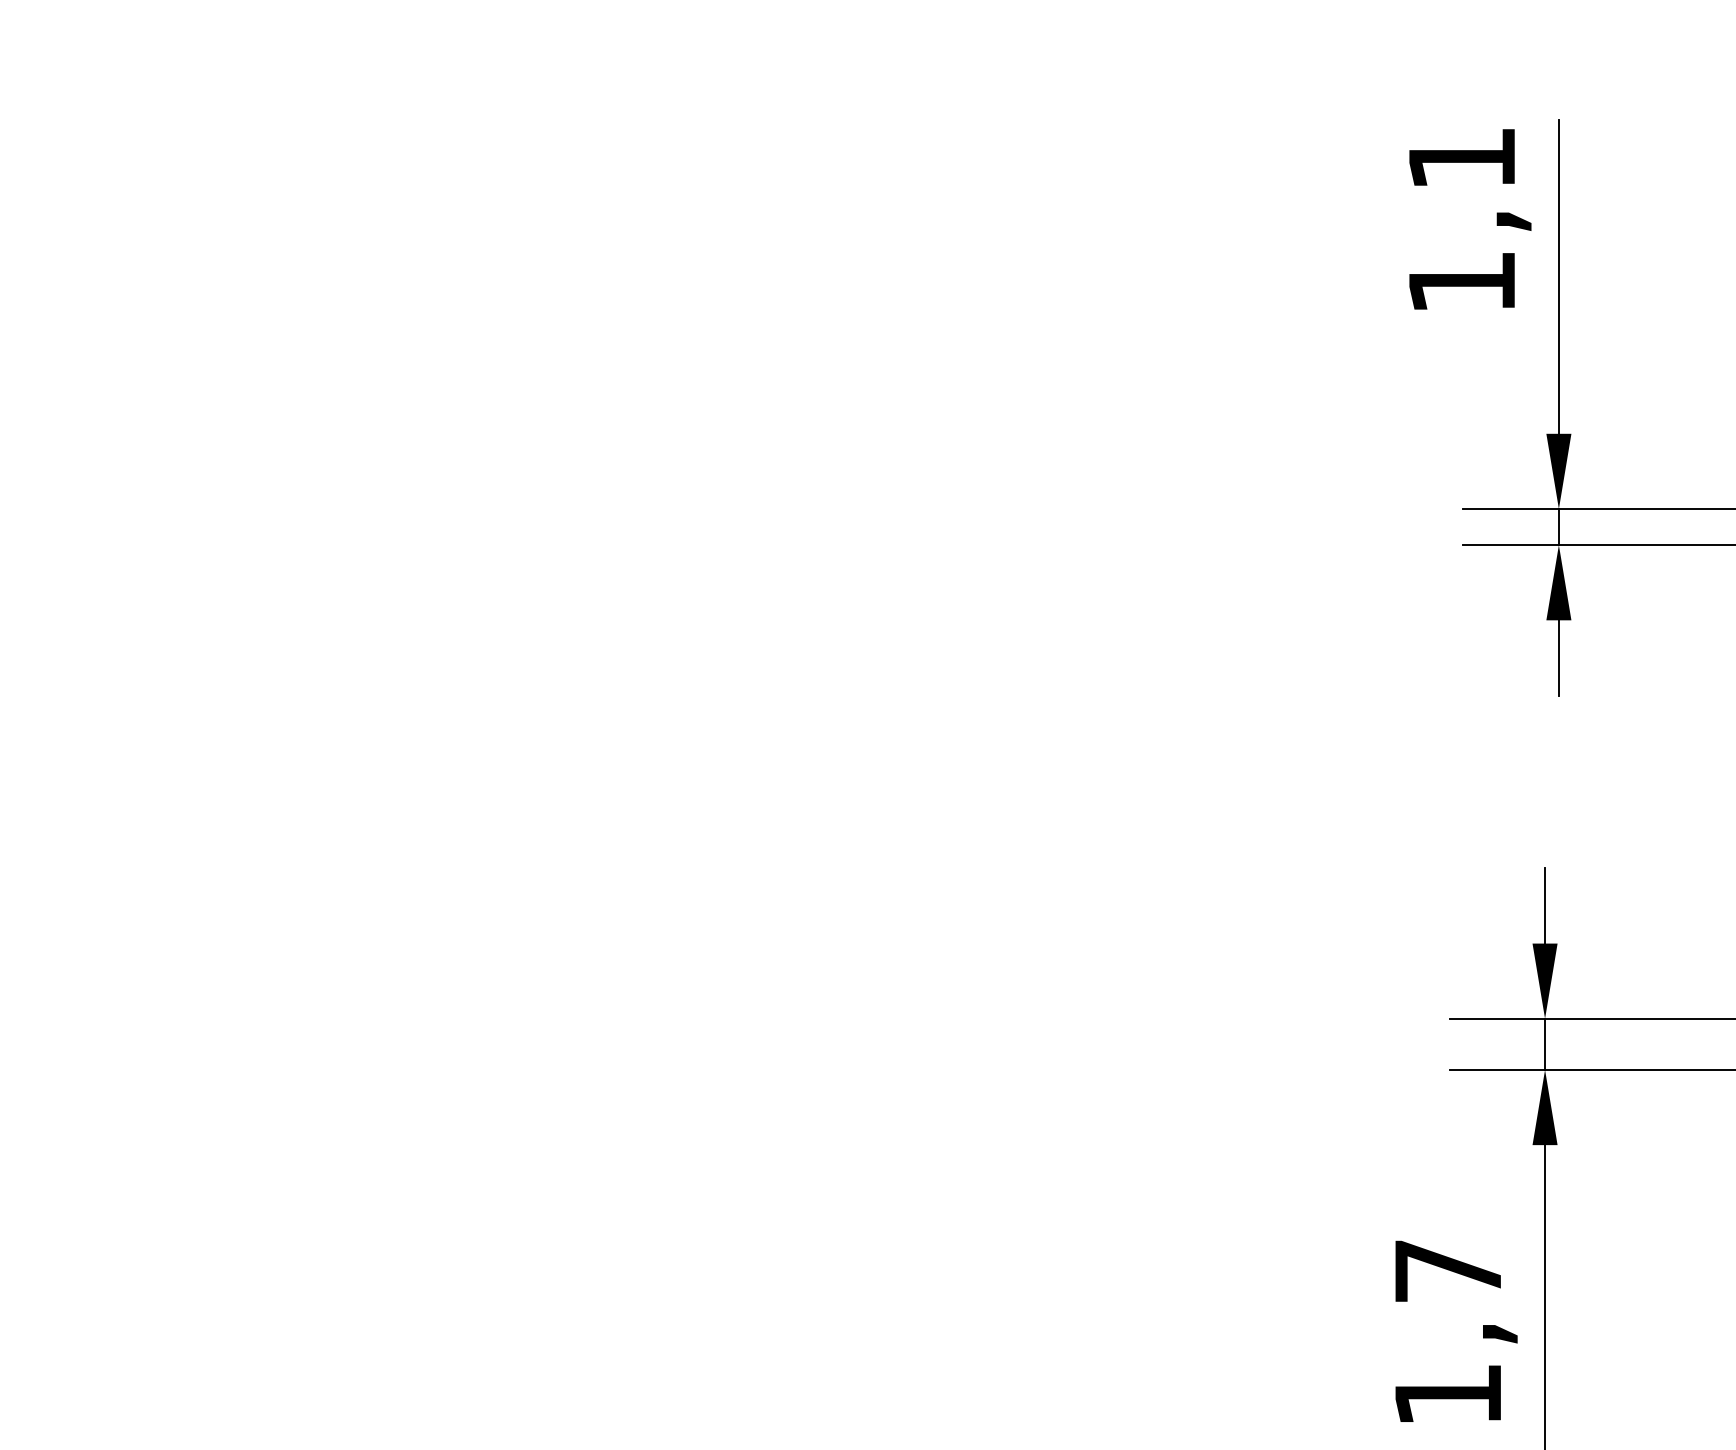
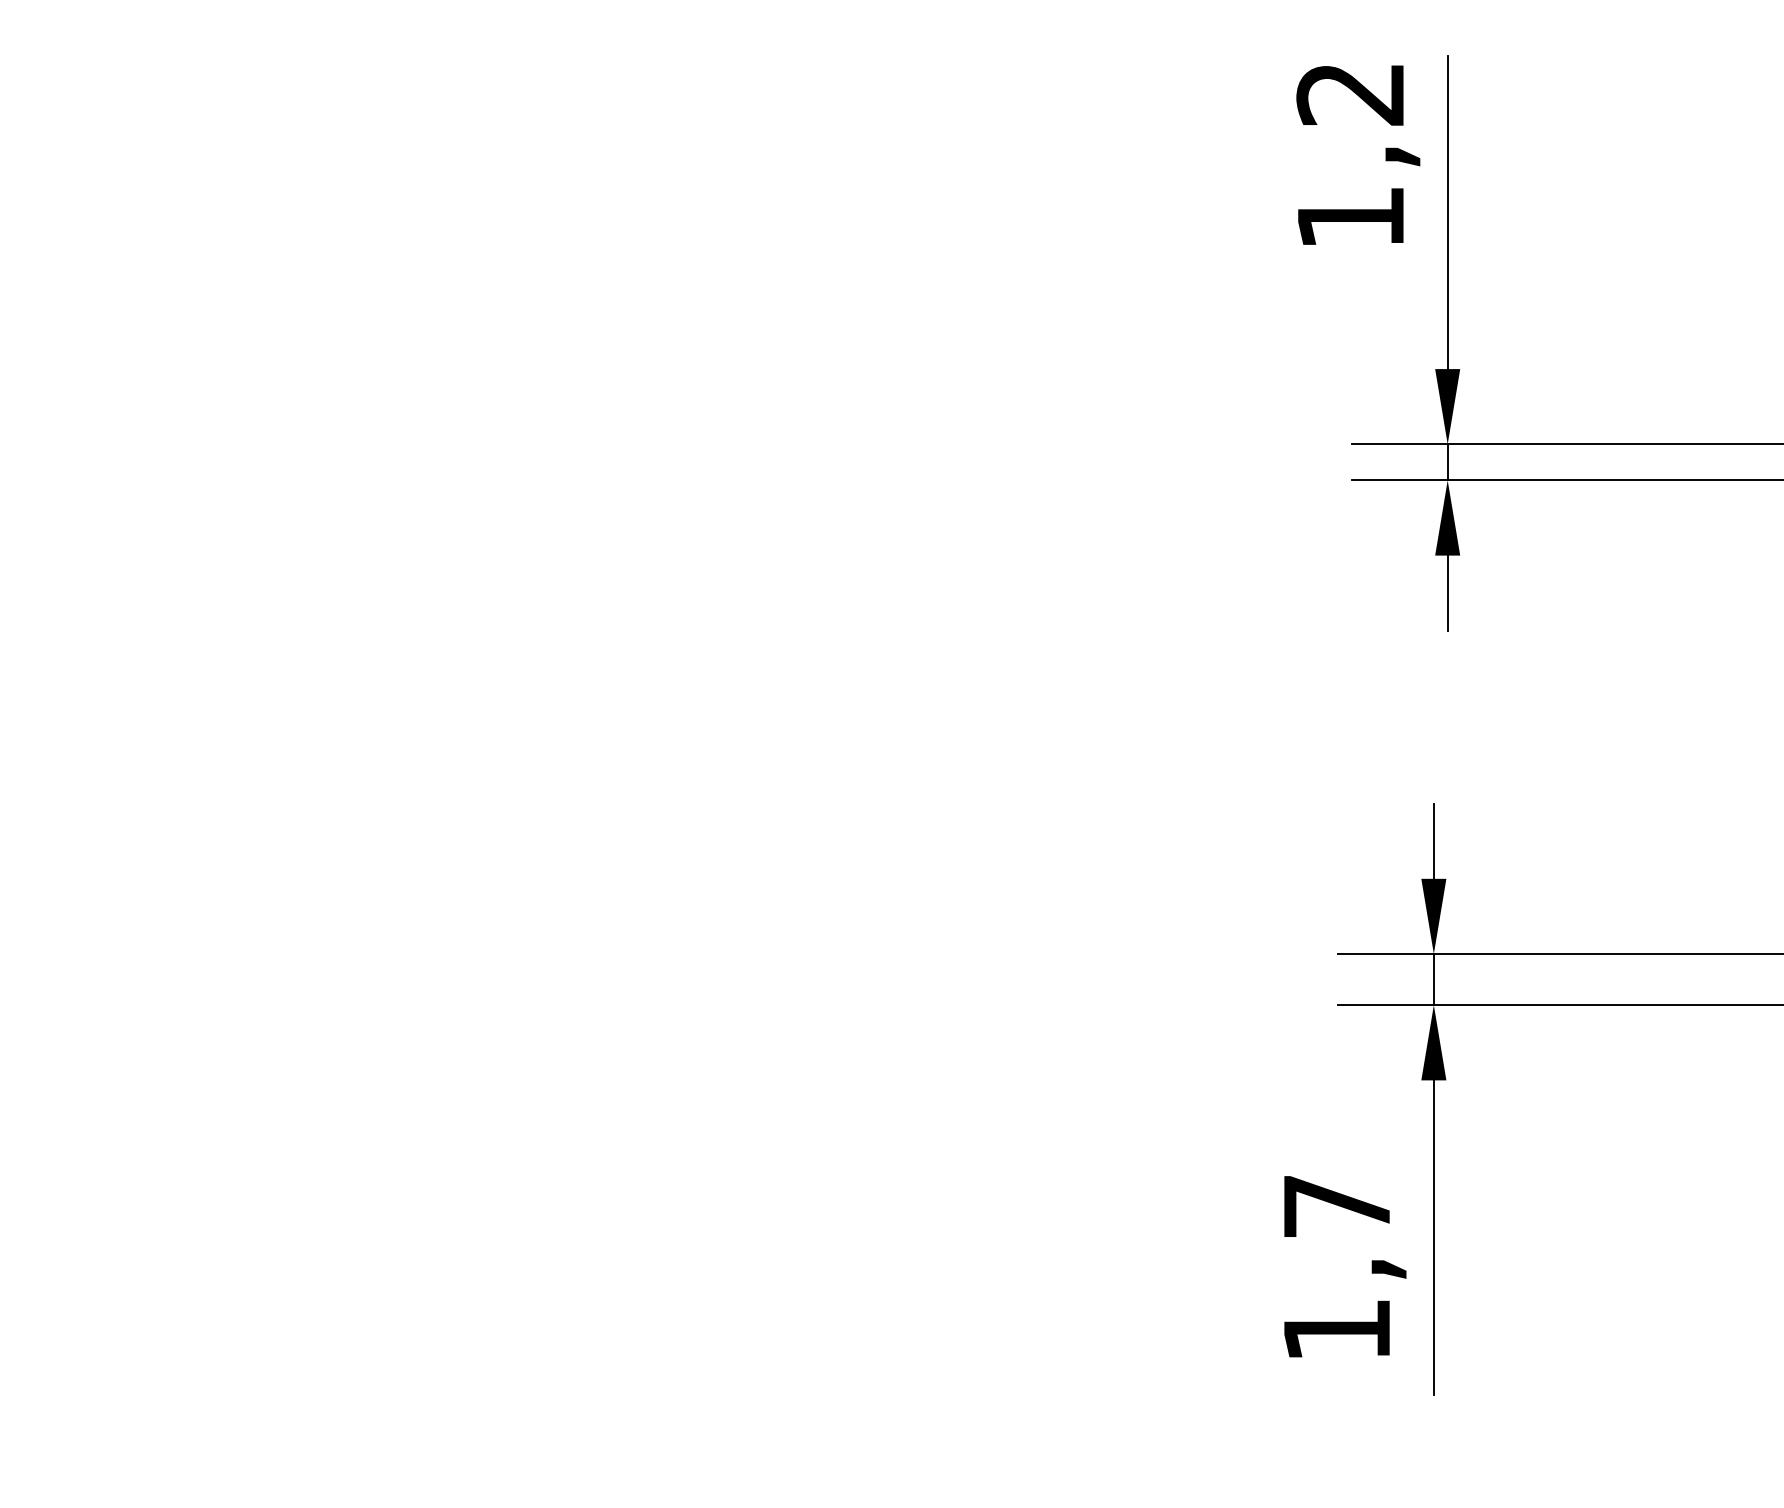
text: (1460, 159) -> (1349, 94), 1,1 -> 1,2

